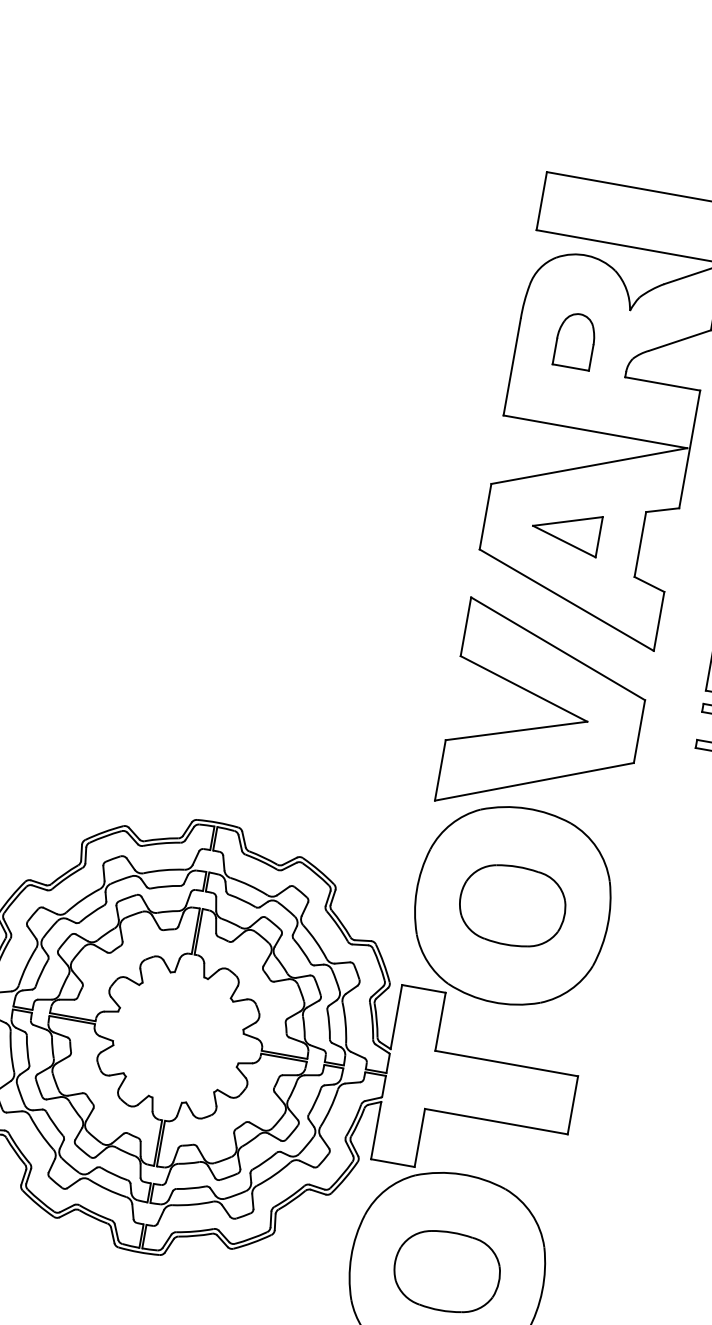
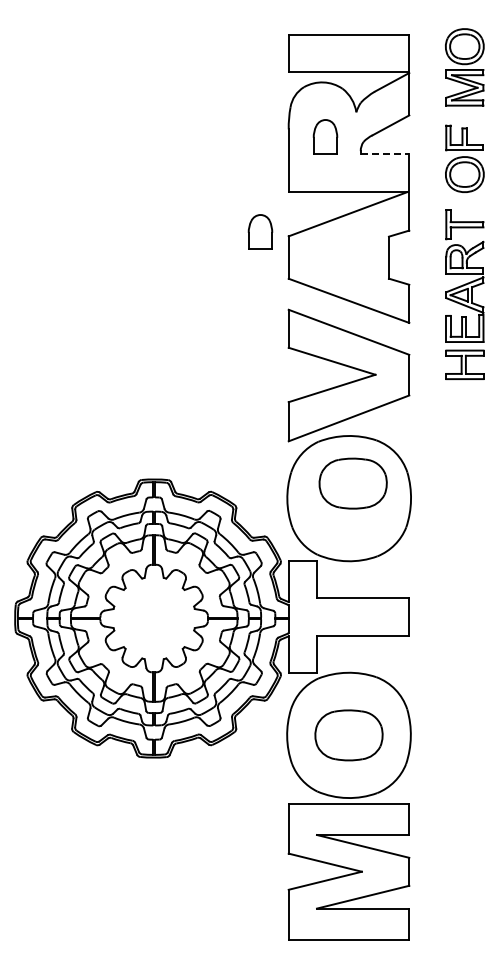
line: (663, 384) -> (385, 154), solid -> dashed
part: (449, 468) -> (260, 231), added
part: (565, 530) -> (340, 257), removed
part: (511, 905) -> (352, 483), moved

